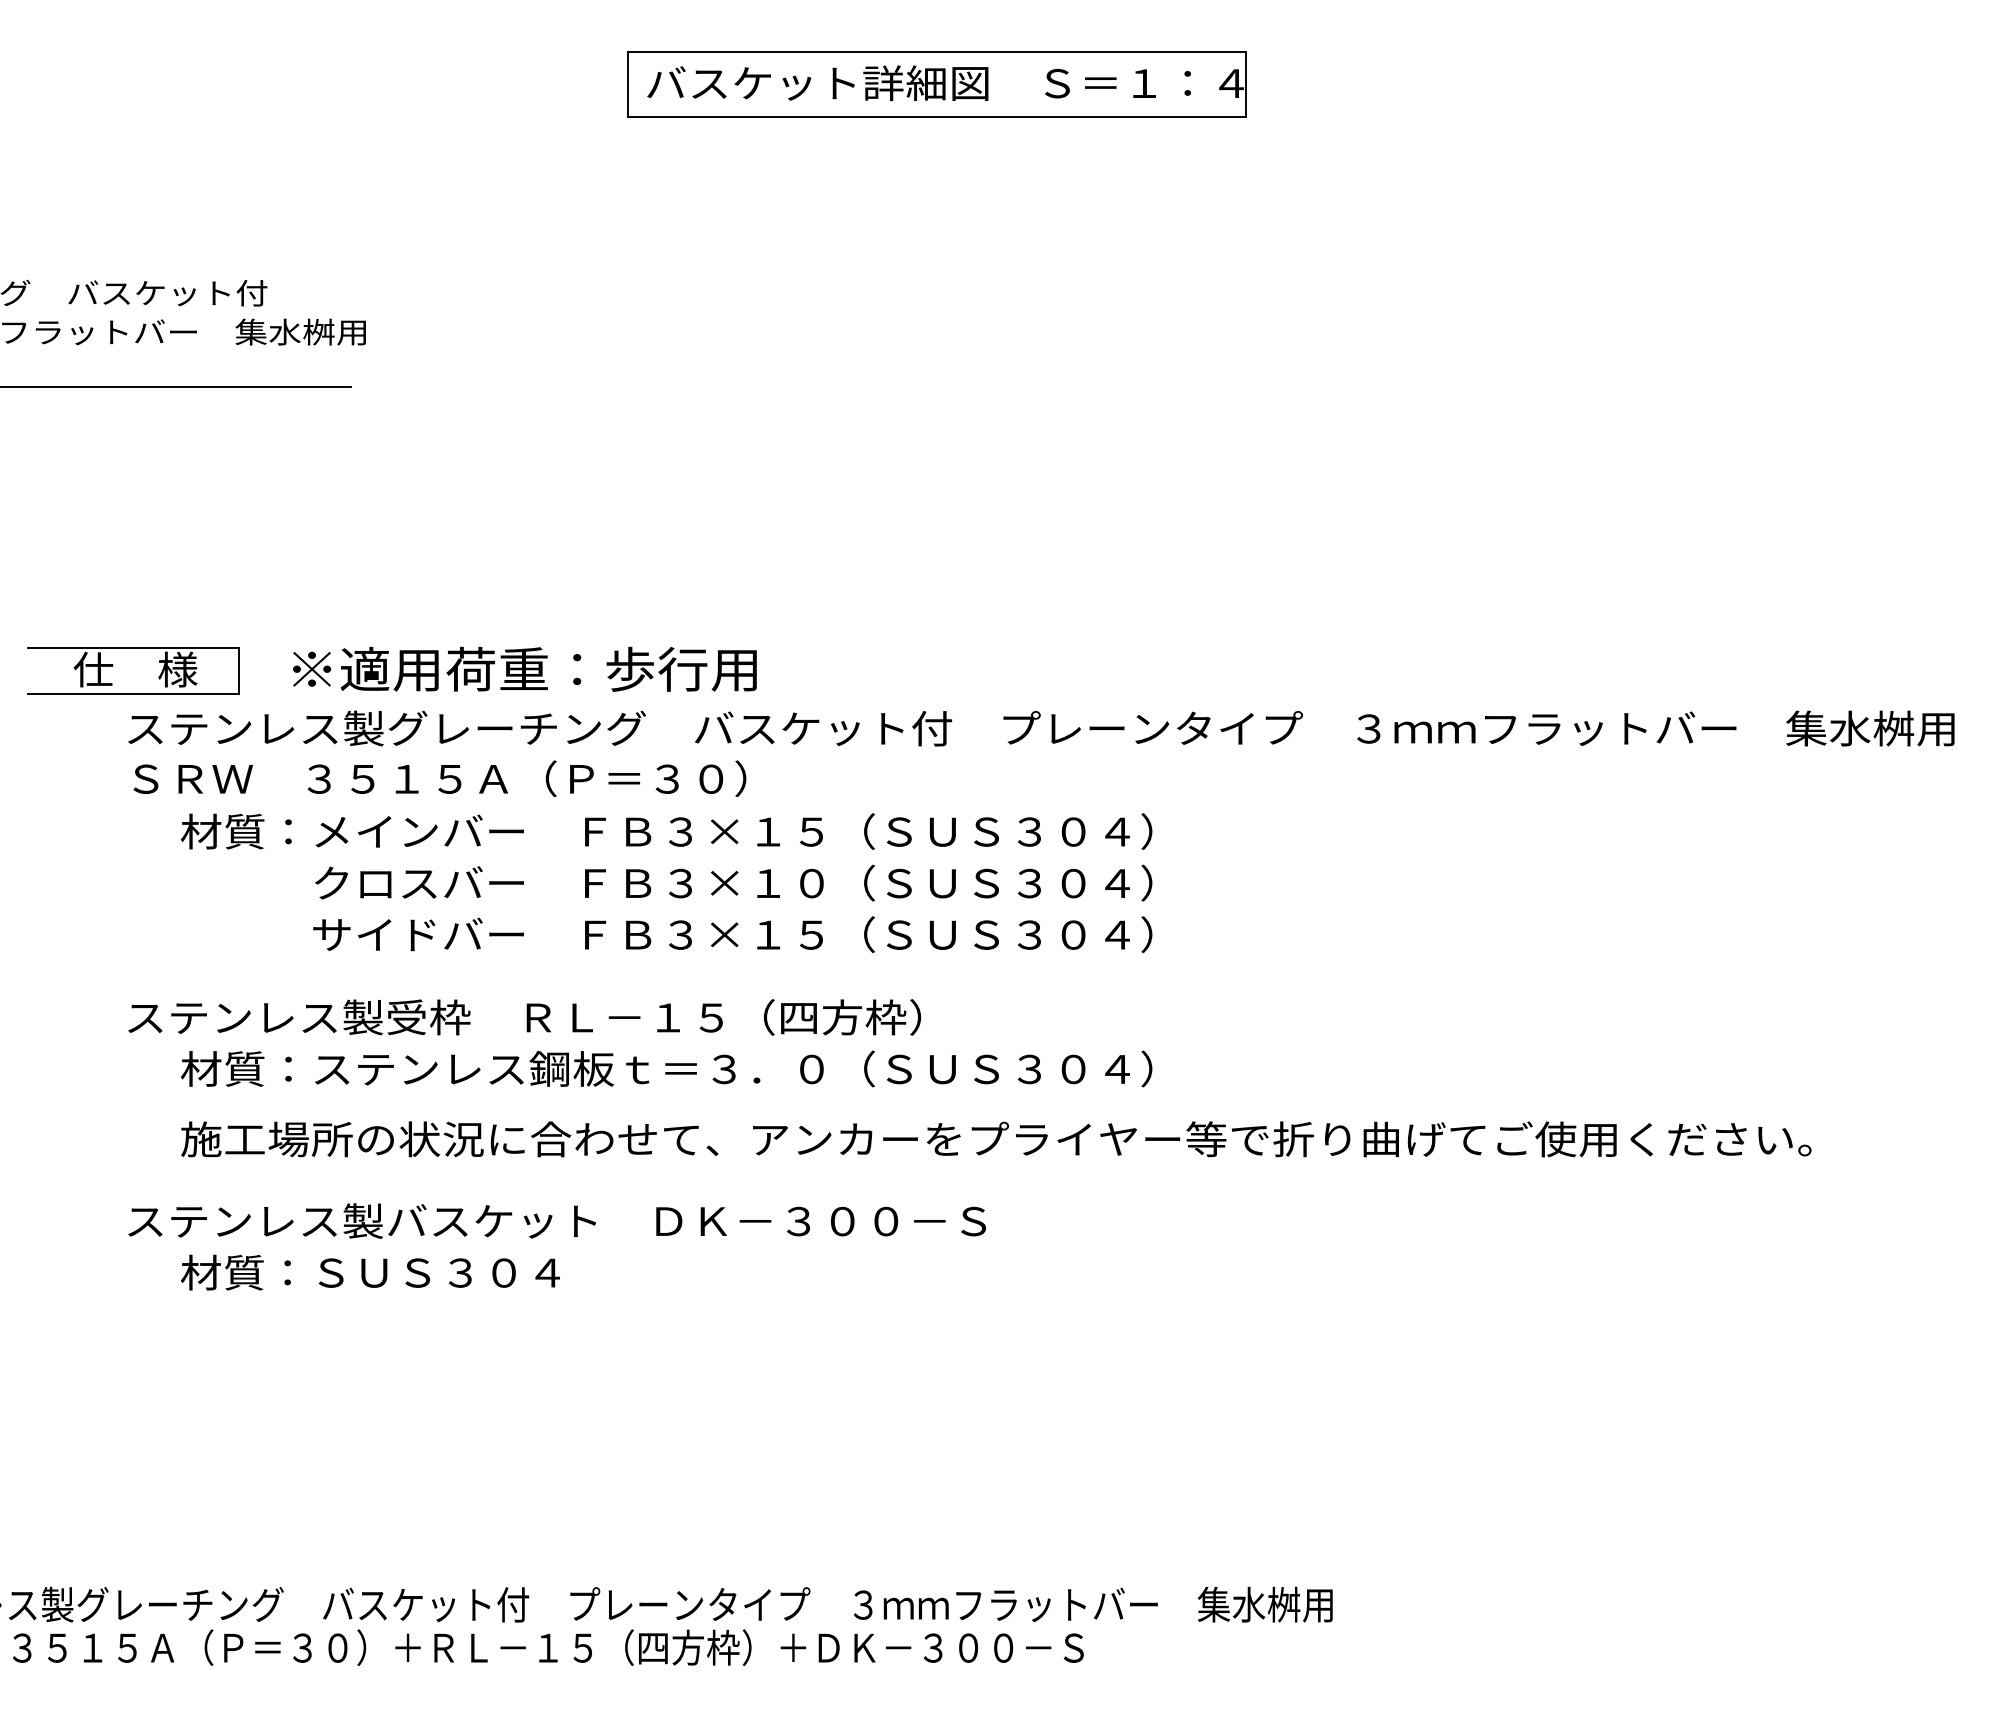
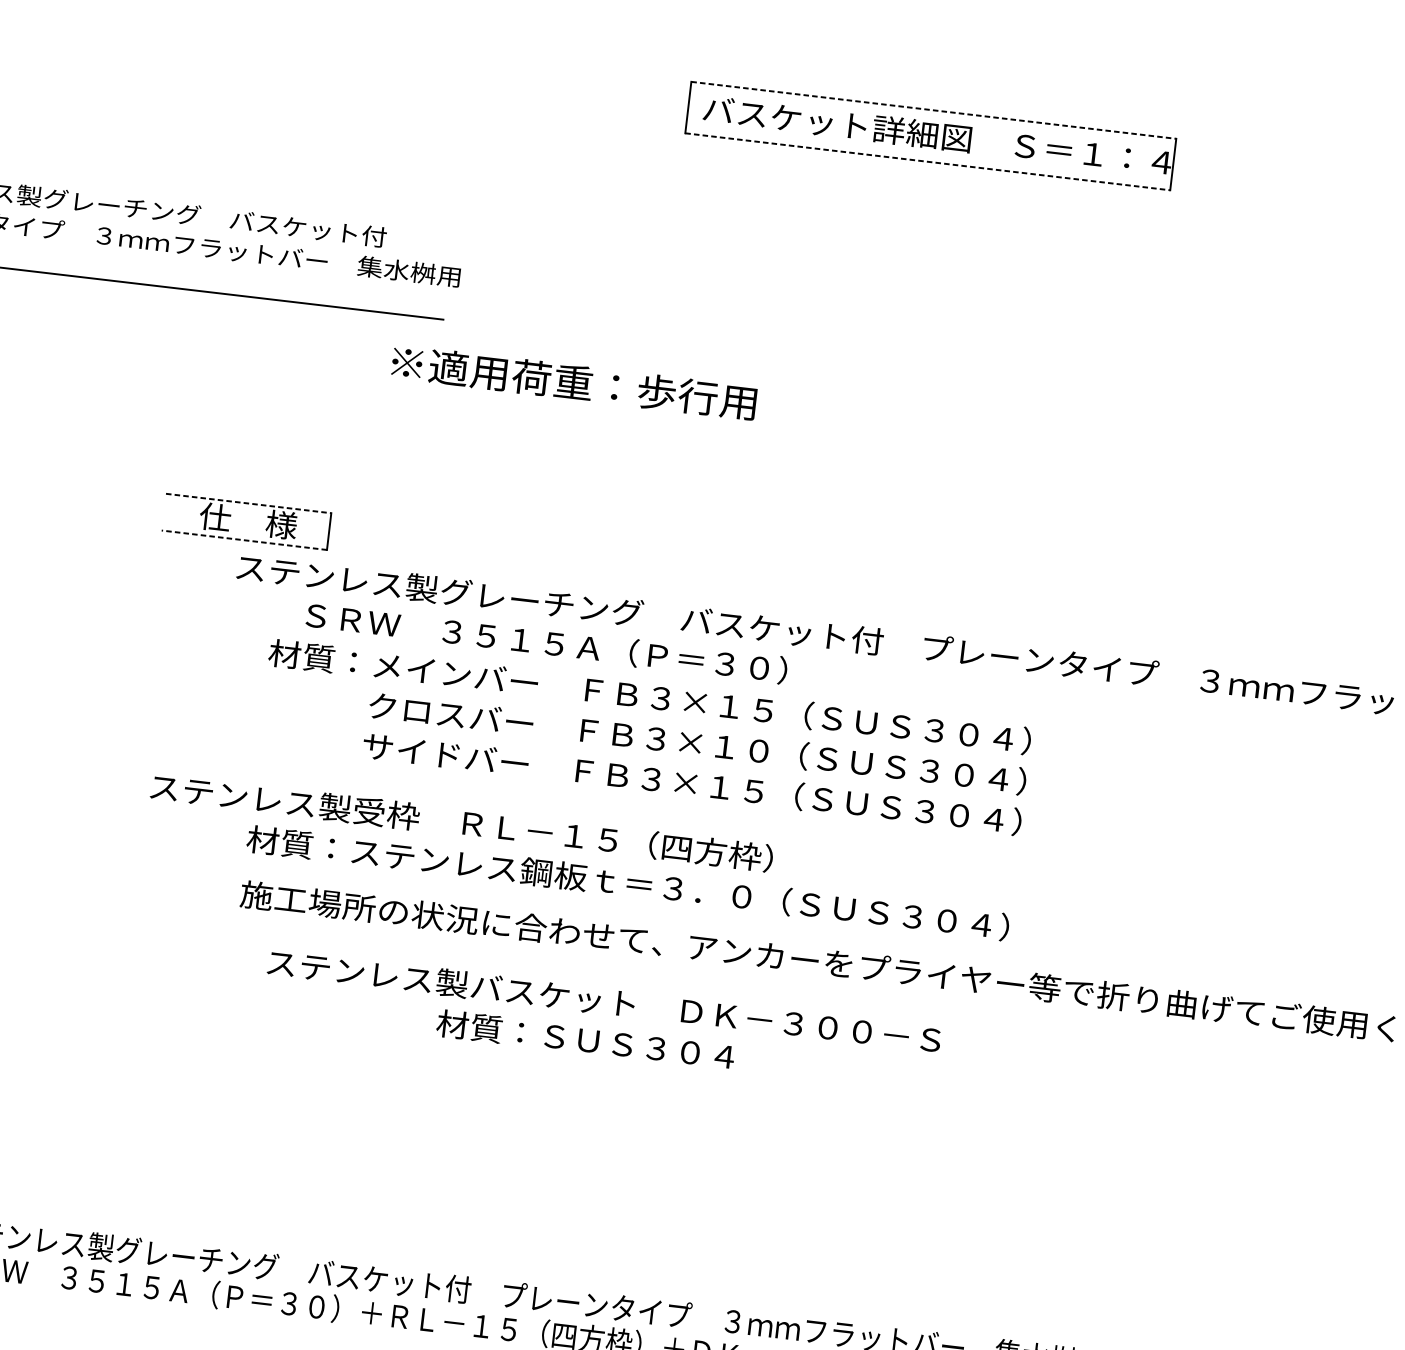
line: (937, 51) -> (934, 110), solid -> dashed
line: (937, 117) -> (928, 161), solid -> dashed
line: (133, 647) -> (248, 503), solid -> dashed
text: (524, 668) -> (573, 381), moved
line: (132, 694) -> (243, 540), solid -> dashed
text: (439, 778) -> (546, 642), moved
text: (524, 1017) -> (461, 822), moved
text: (556, 1220) -> (603, 1000), moved
text: (369, 1272) -> (584, 1039), moved

